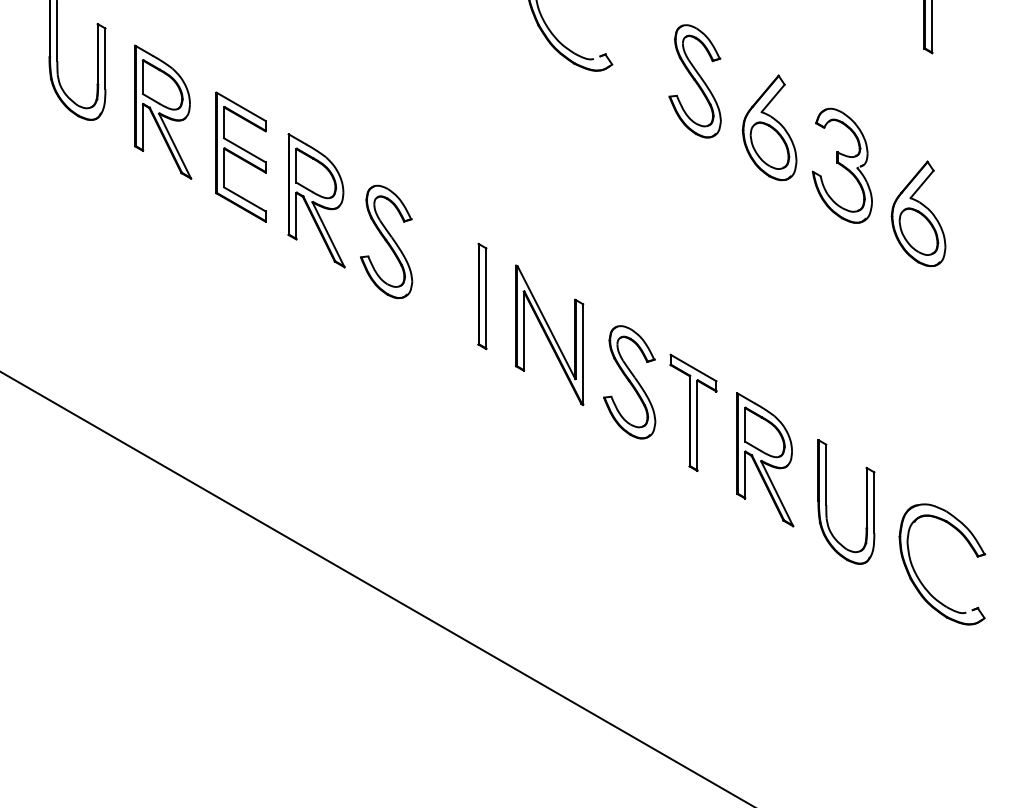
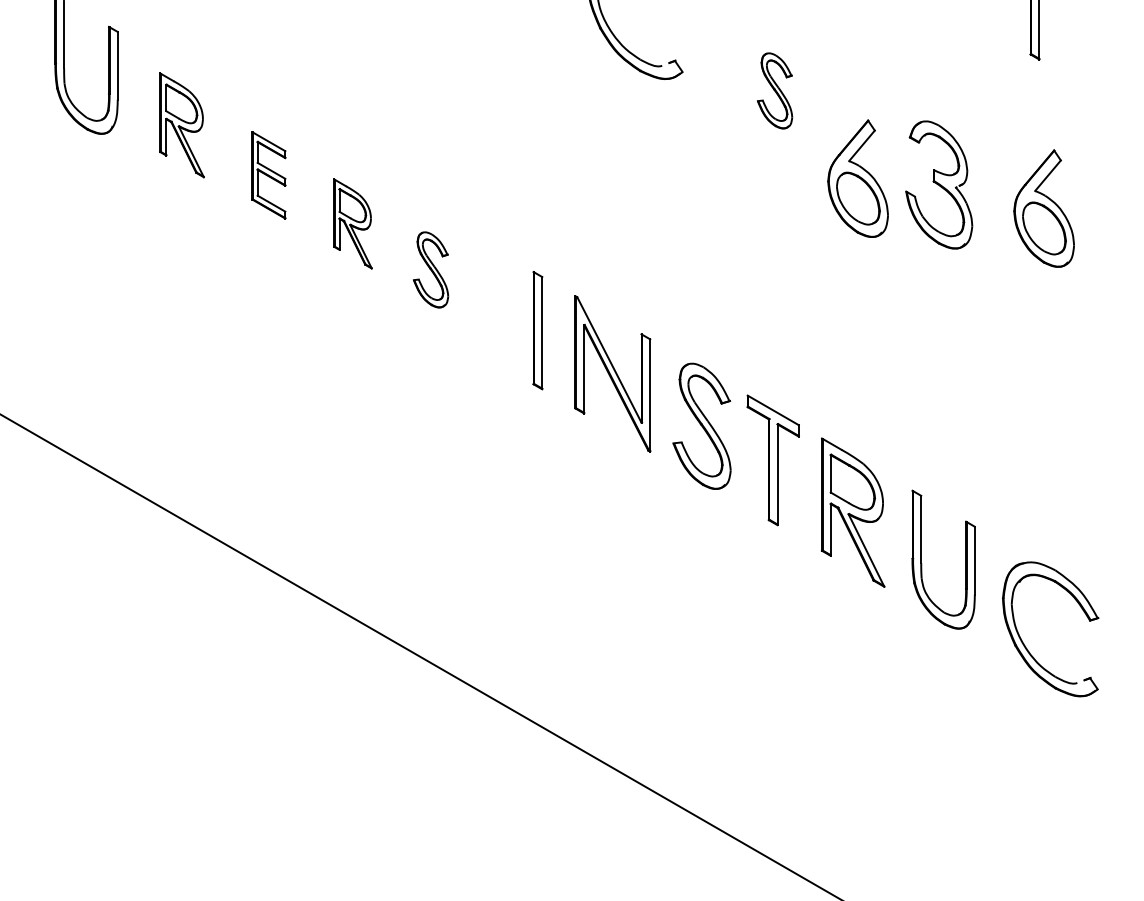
part: (694, 81) -> (774, 90), size x0.6
part: (162, 112) -> (181, 125), size x0.7
part: (769, 127) -> (857, 178), moved
part: (240, 157) -> (268, 175), size x0.6
part: (316, 200) -> (352, 223), size x0.6
part: (918, 213) -> (1043, 208), moved
part: (386, 241) -> (430, 269), size x0.6

